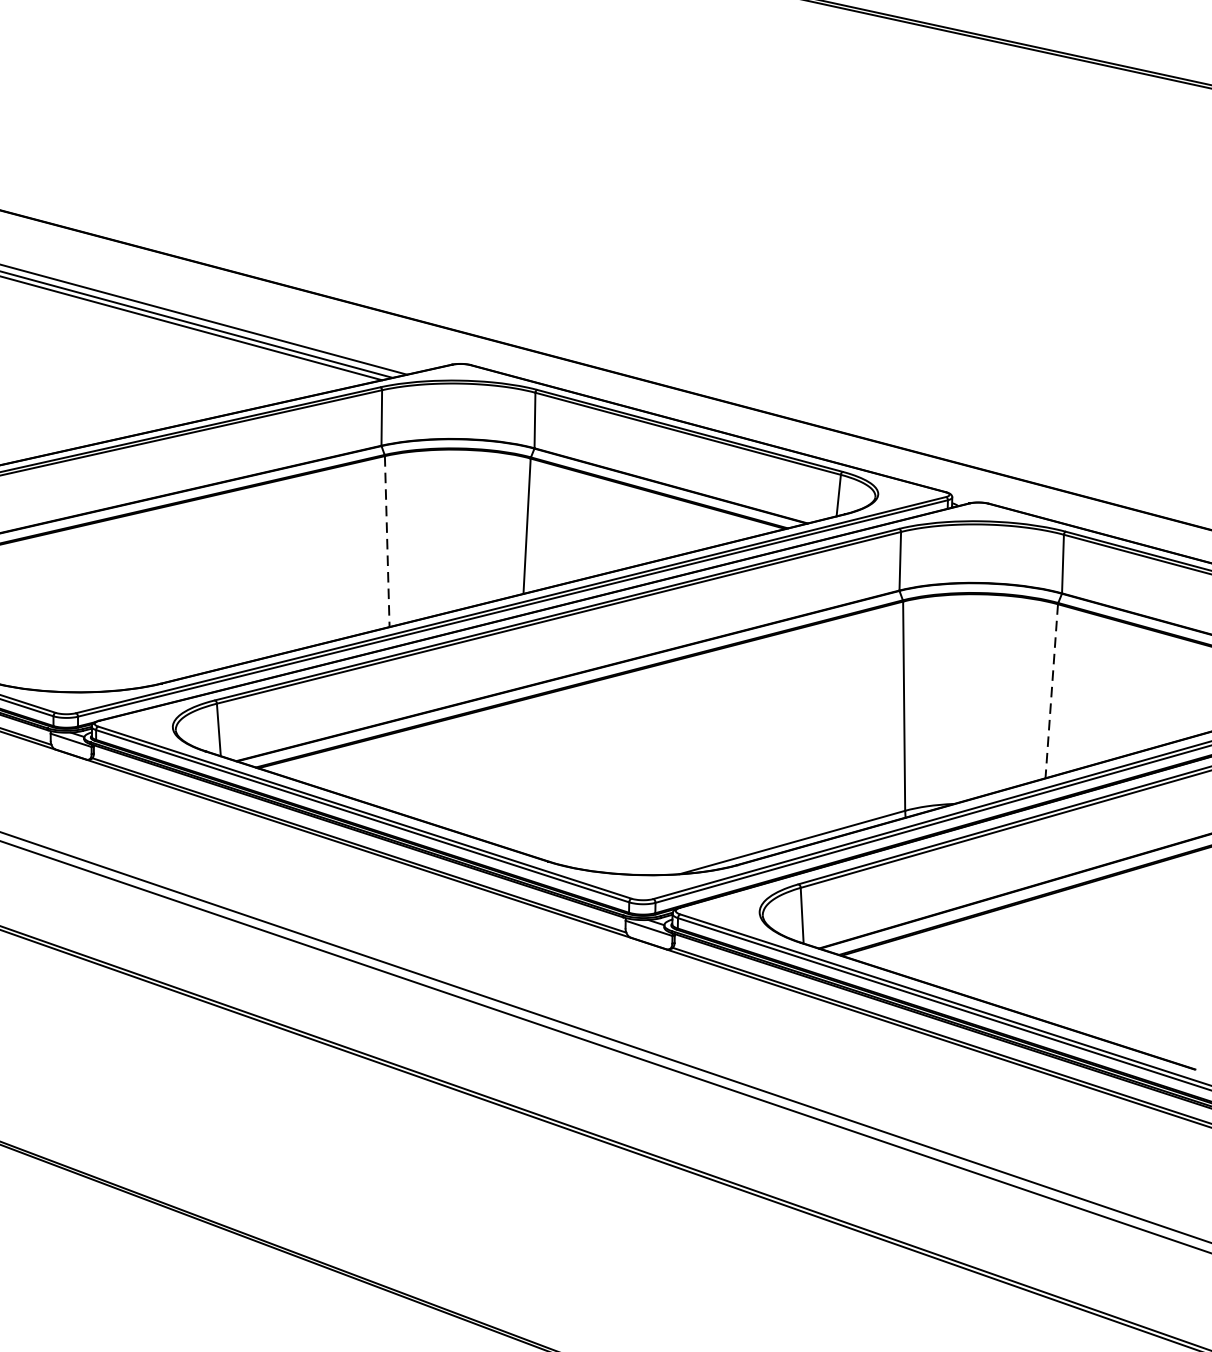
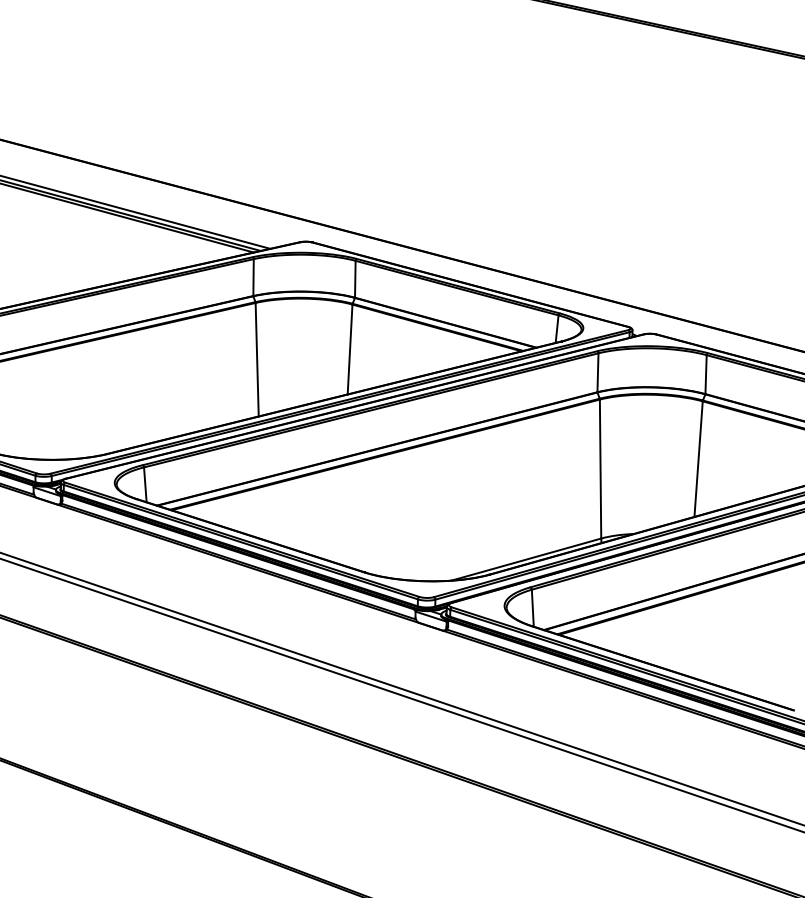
line: (387, 541) -> (257, 359), dashed -> solid
line: (1051, 691) -> (698, 459), dashed -> solid

